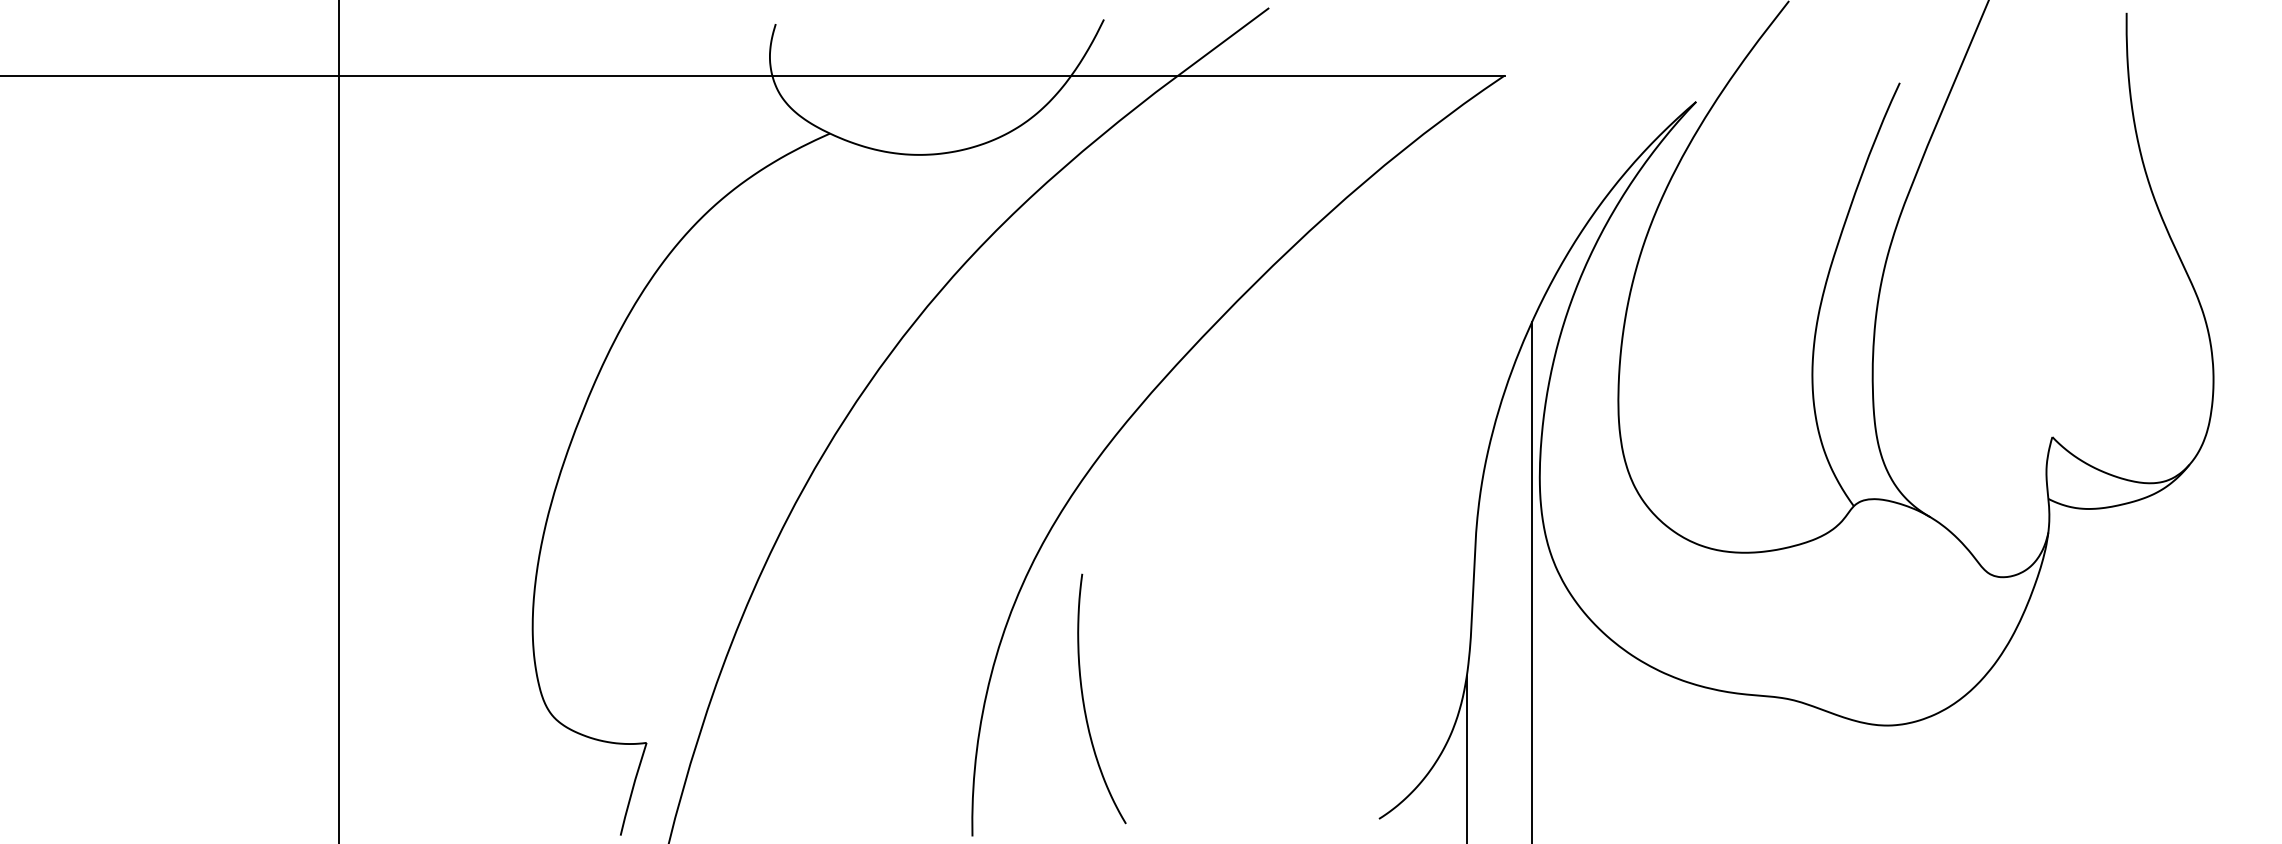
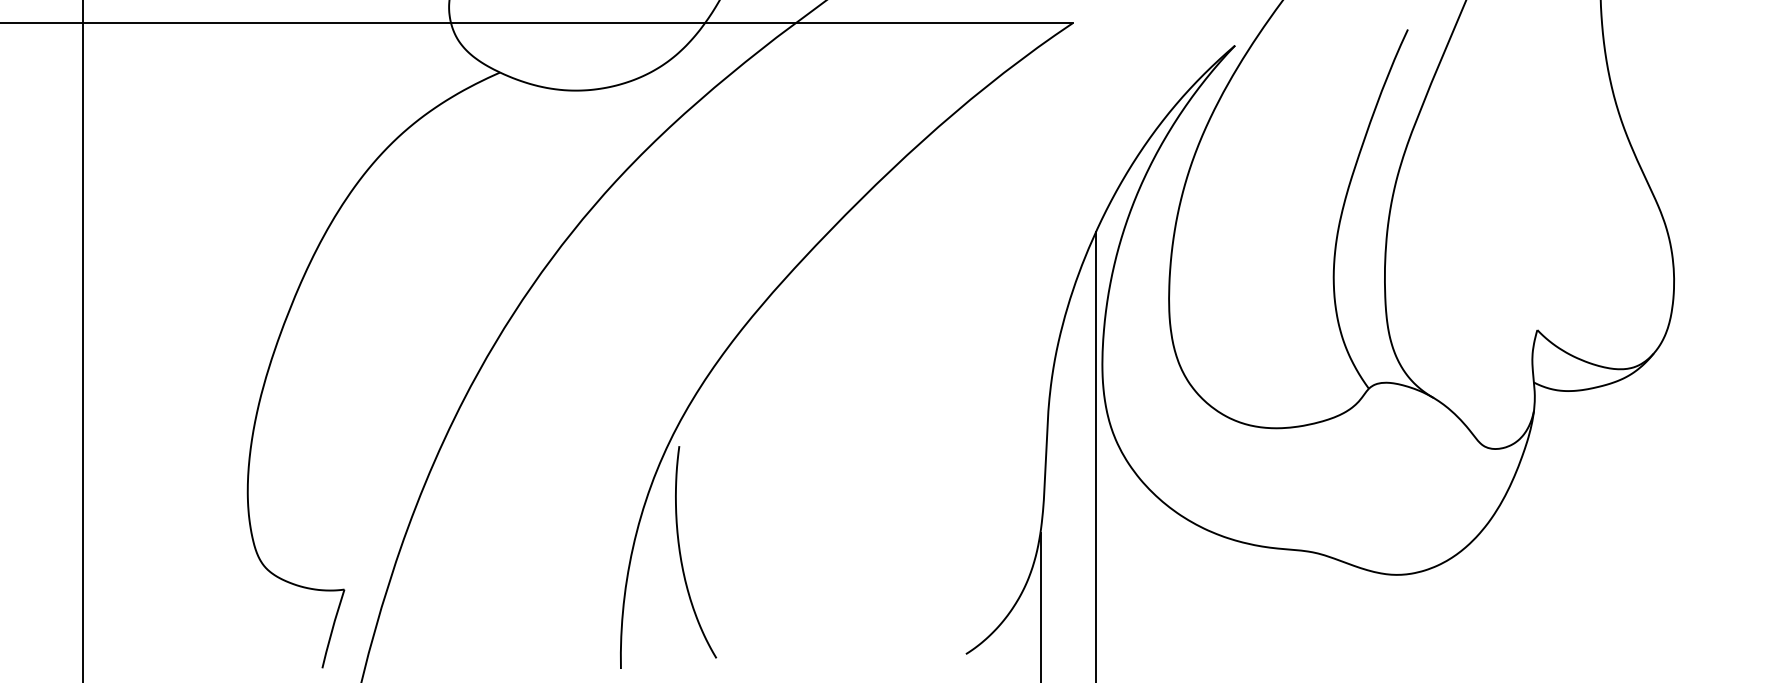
curve: (1084, 700) -> (681, 553), moved

